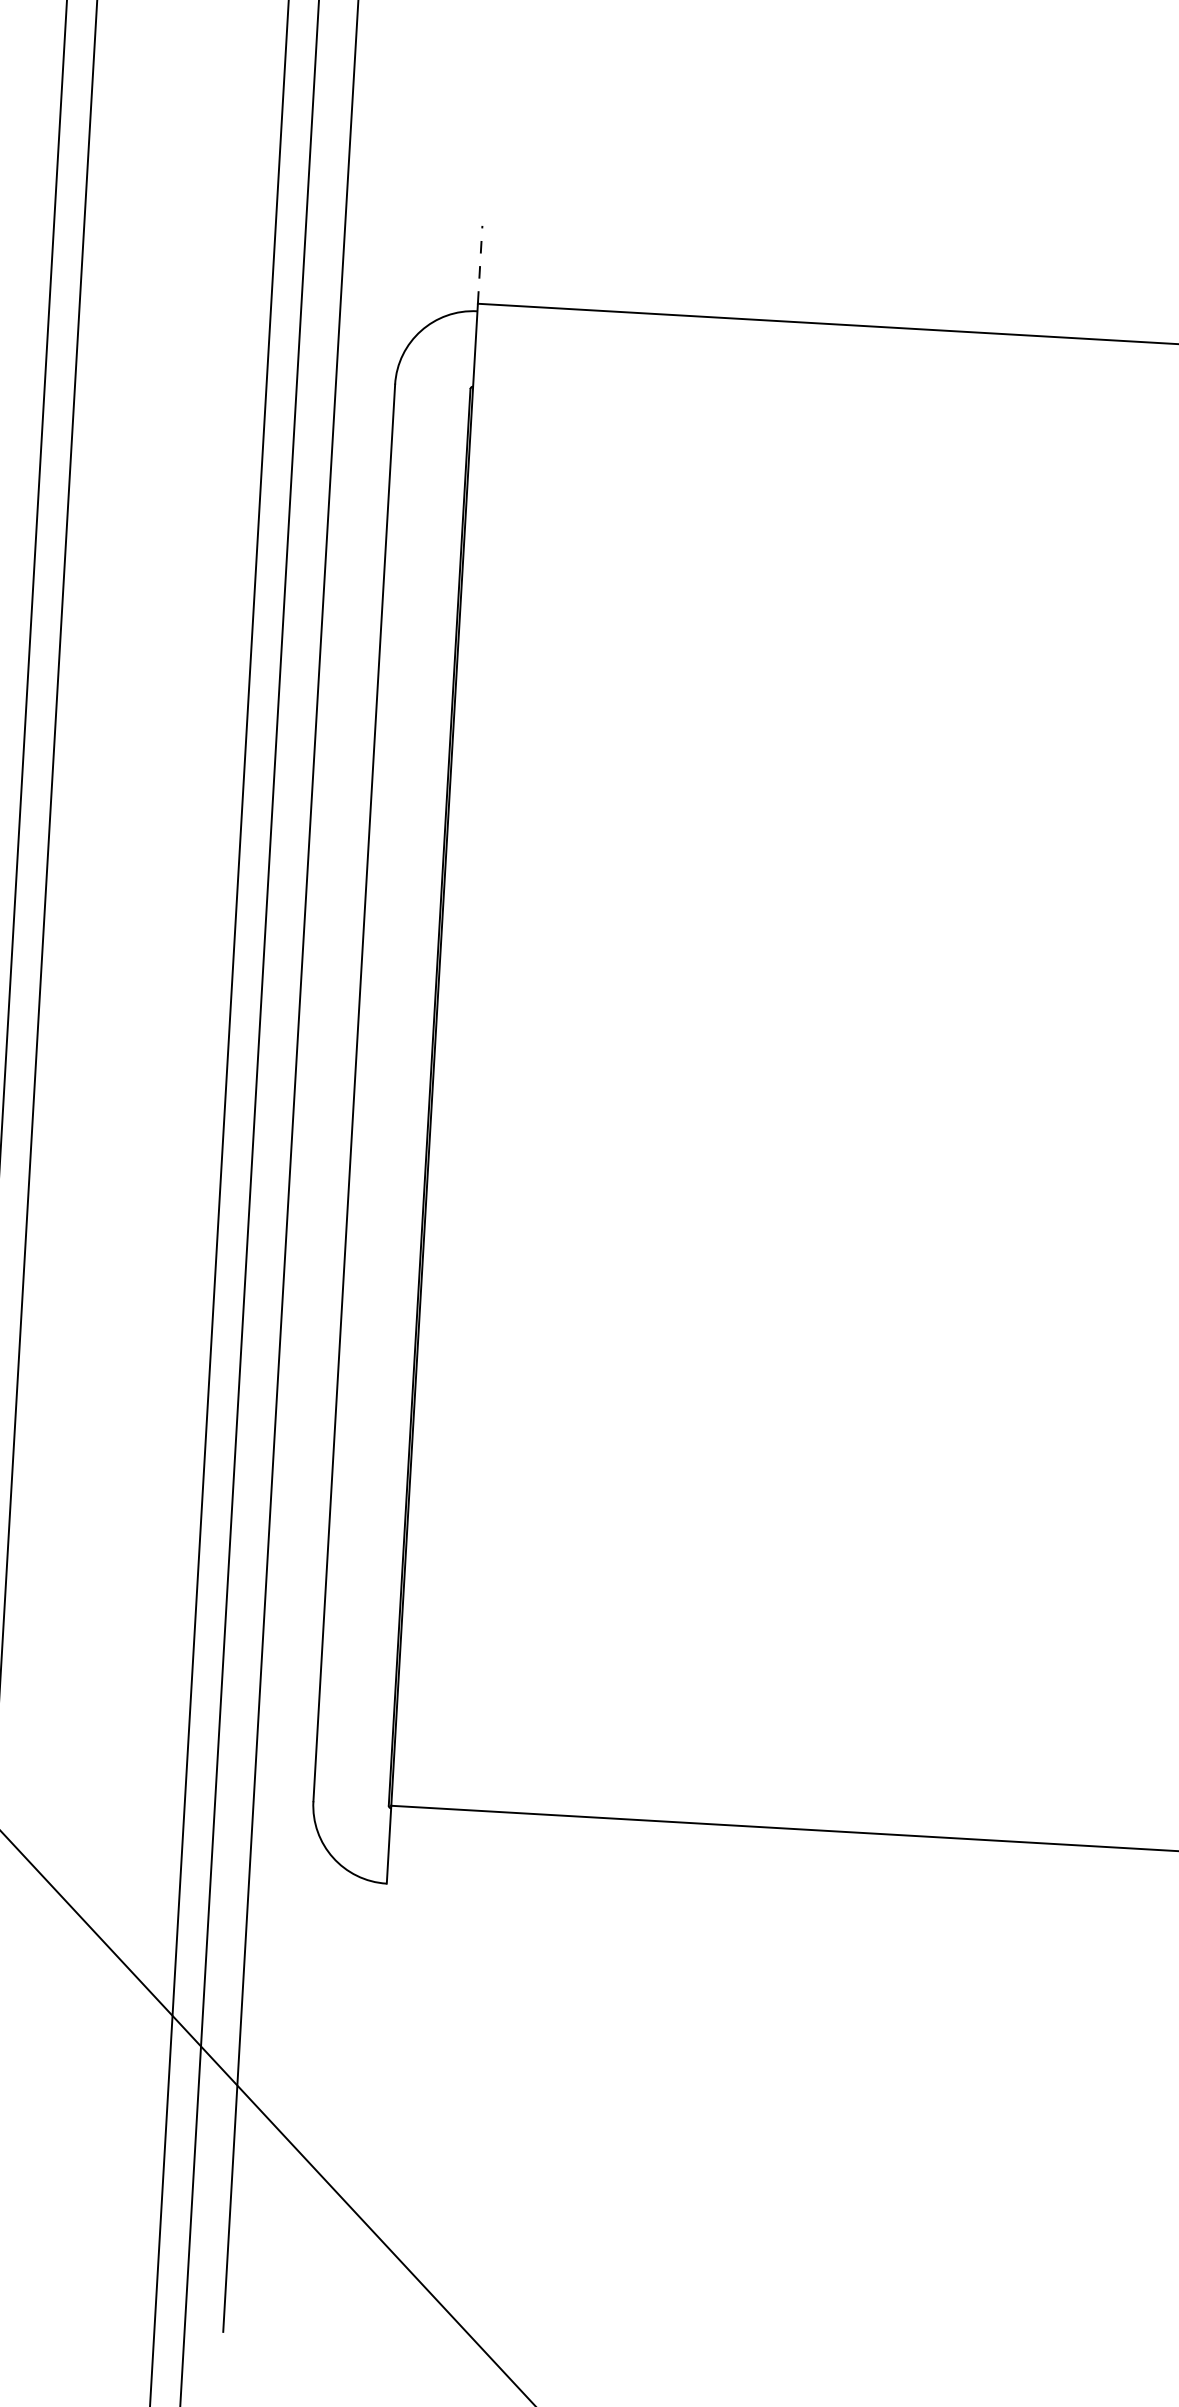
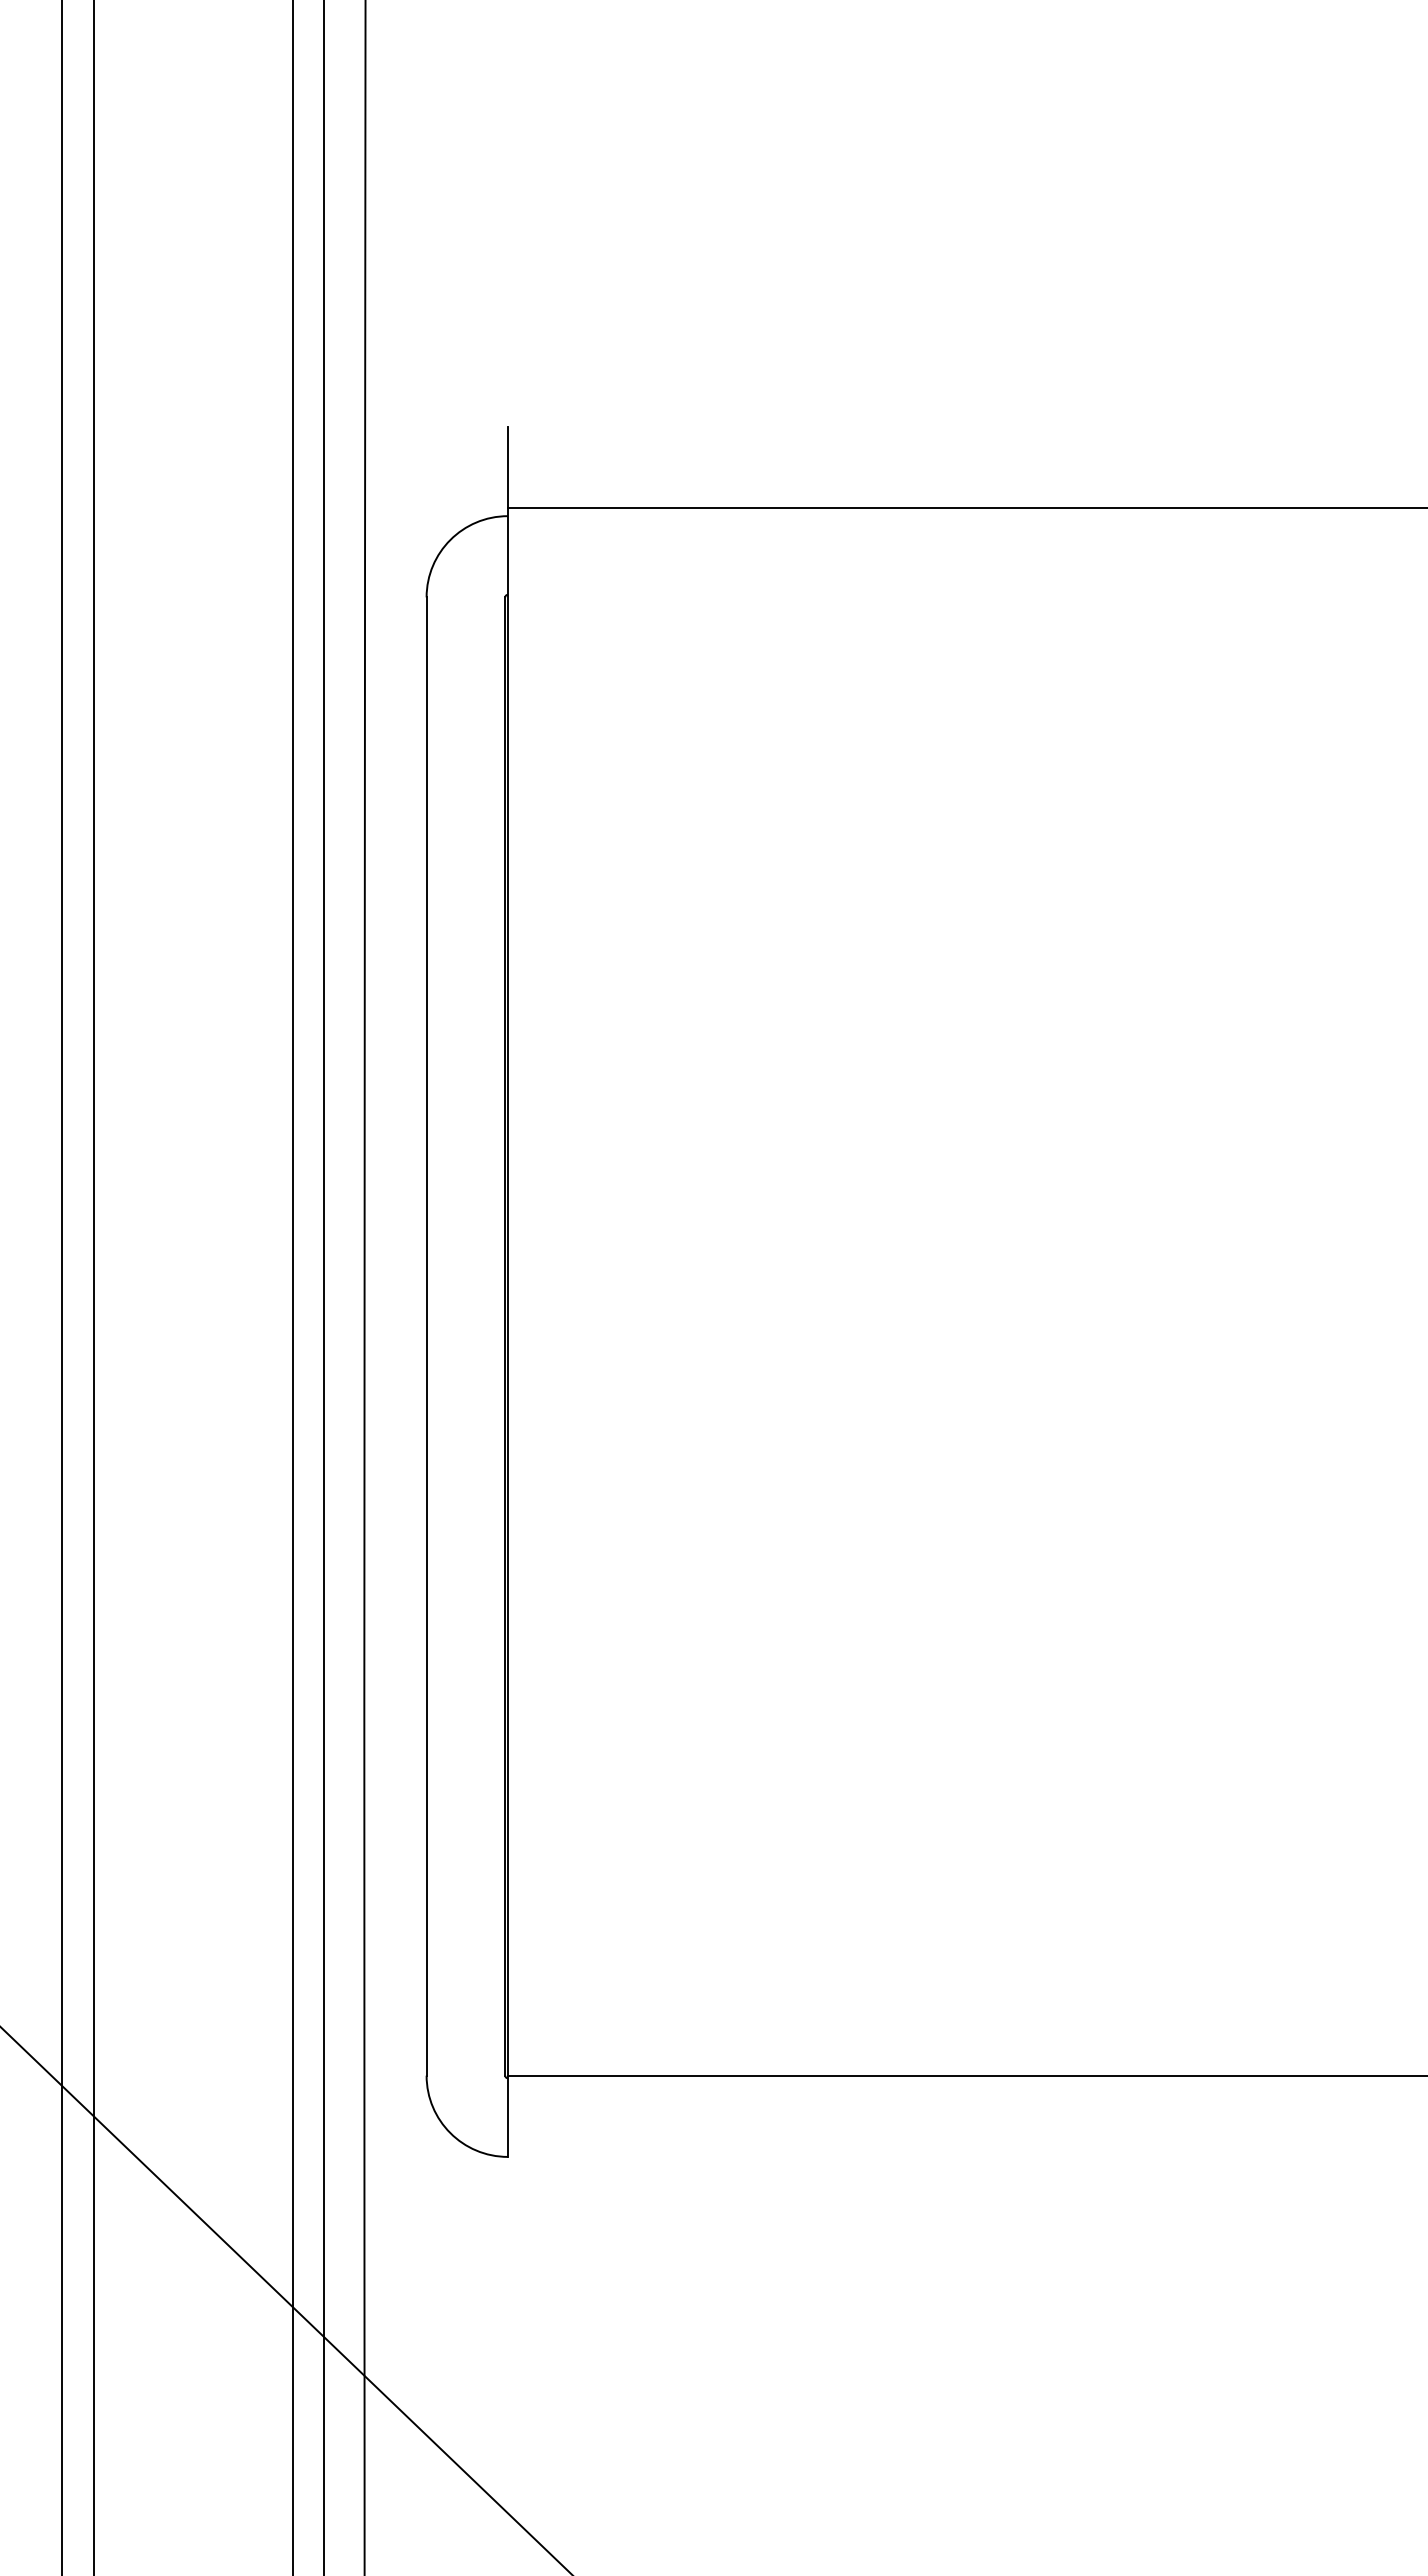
line: (479, 264) -> (507, 467), dashed -> solid

